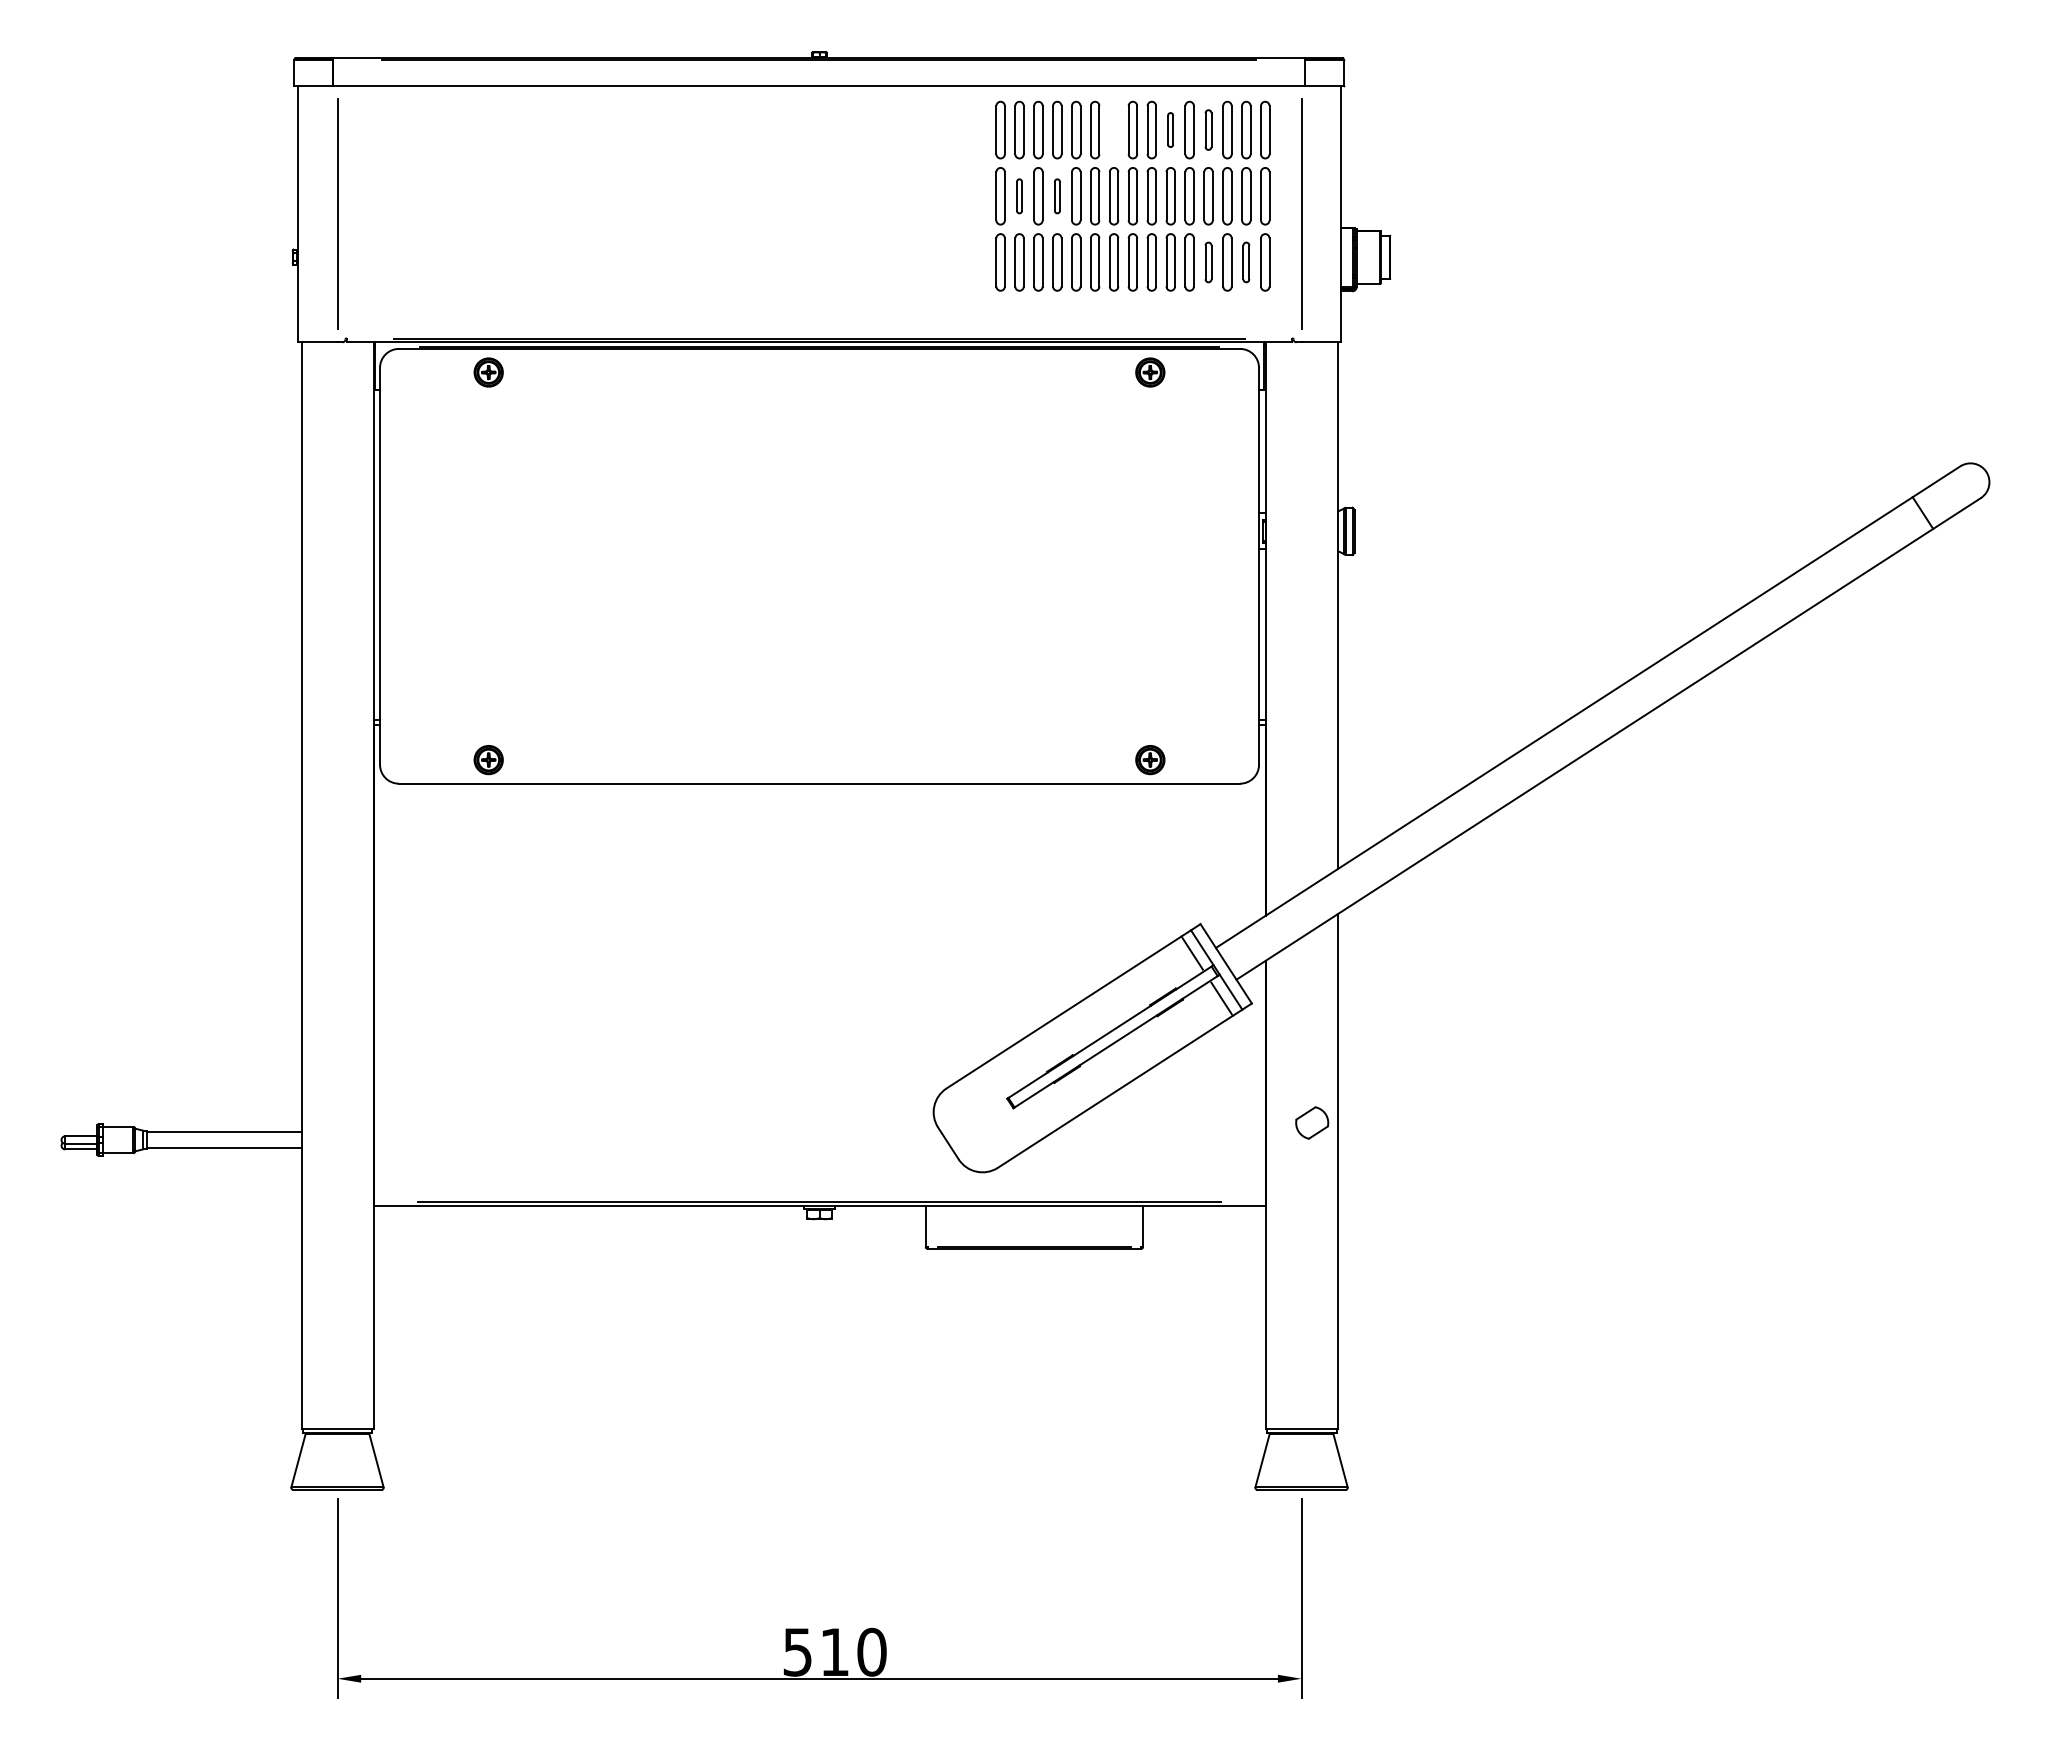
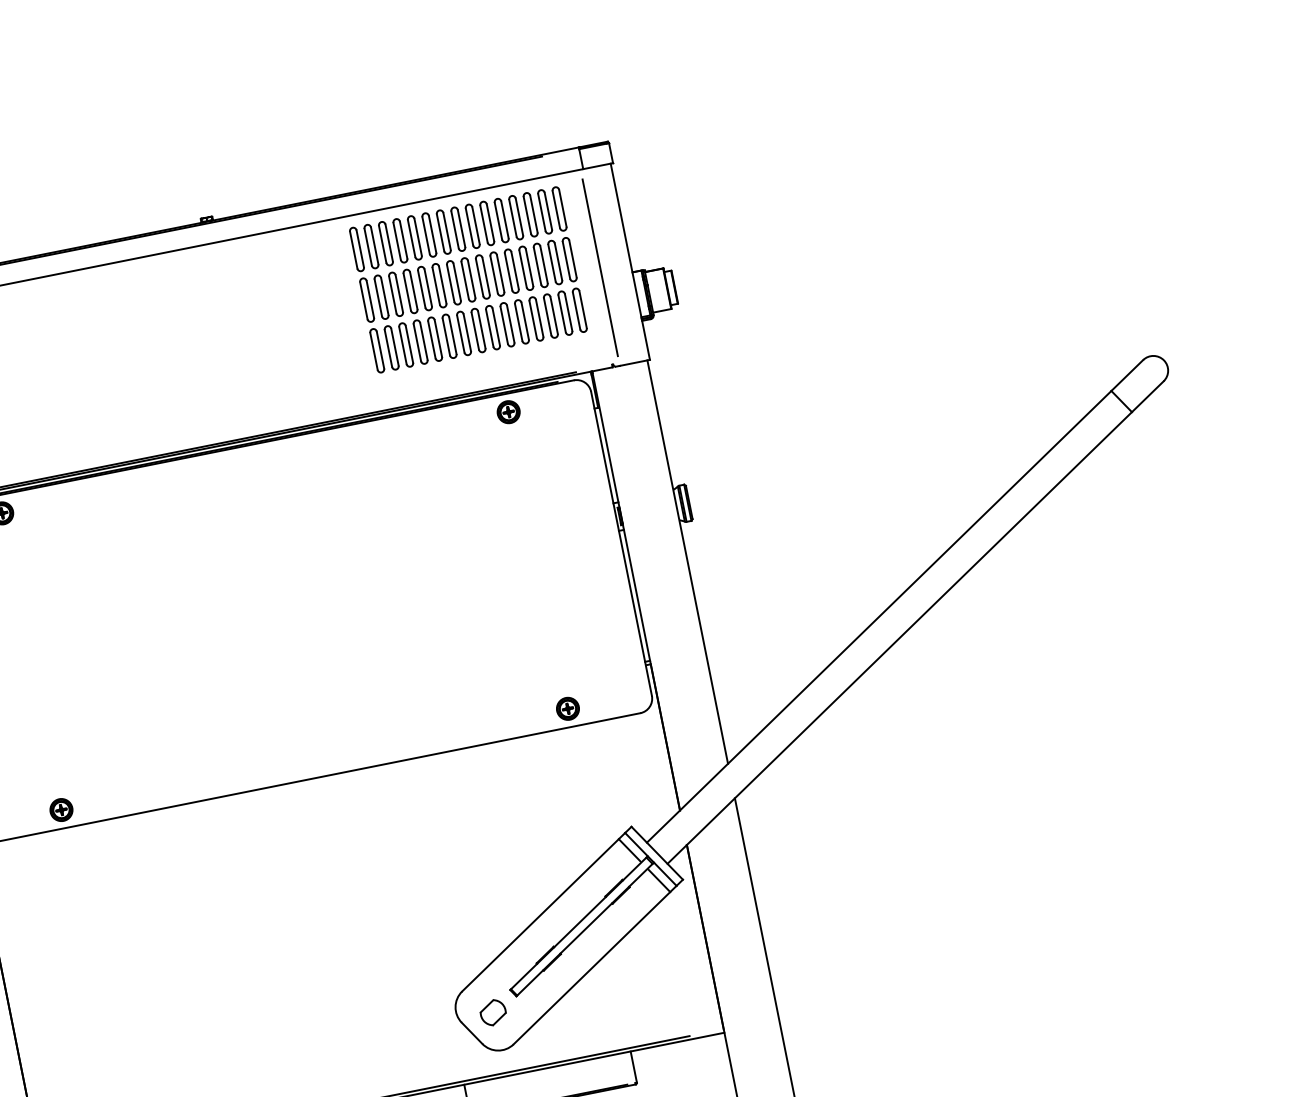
part: (1114, 129) -> (444, 231), added
part: (1170, 129) -> (486, 223), size x1.67
part: (1208, 129) -> (516, 217), size x1.43
part: (1019, 196) -> (381, 297), size x1.67
part: (1057, 196) -> (410, 291), size x1.67
part: (1208, 262) -> (536, 319), size x1.43
part: (1246, 262) -> (565, 313), size x1.43
part: (1312, 1122) -> (493, 1012), moved

